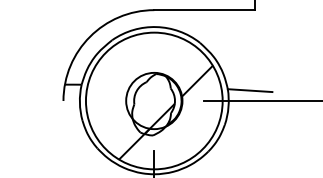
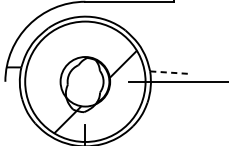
line: (250, 90) -> (170, 72), solid -> dashed
hatch: (159, 118) -> (89, 97), removed

